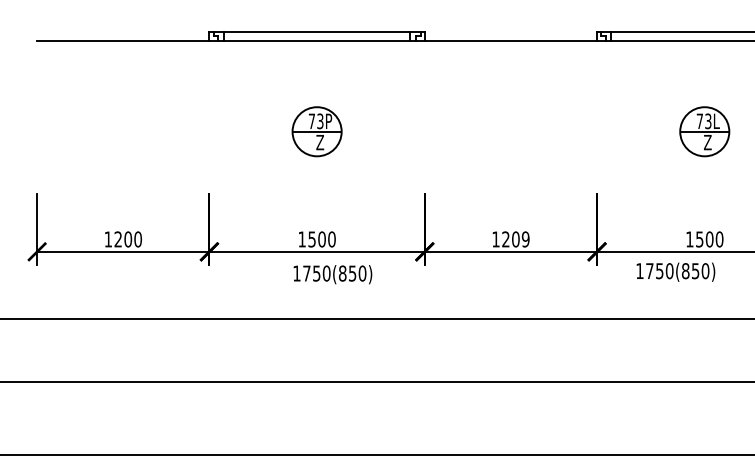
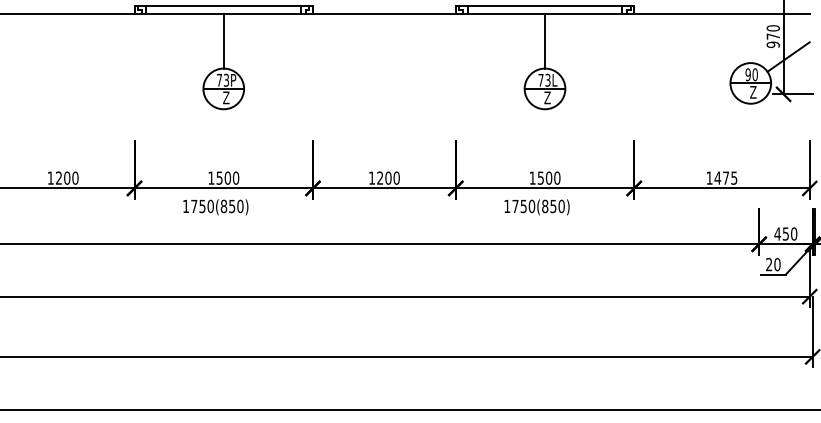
line: (316, 73) -> (223, 40), added
line: (705, 73) -> (545, 40), added
text: (525, 238) -> (396, 177), 1209 -> 1200
text: (675, 272) -> (536, 207), moved
text: (332, 274) -> (215, 207), moved

